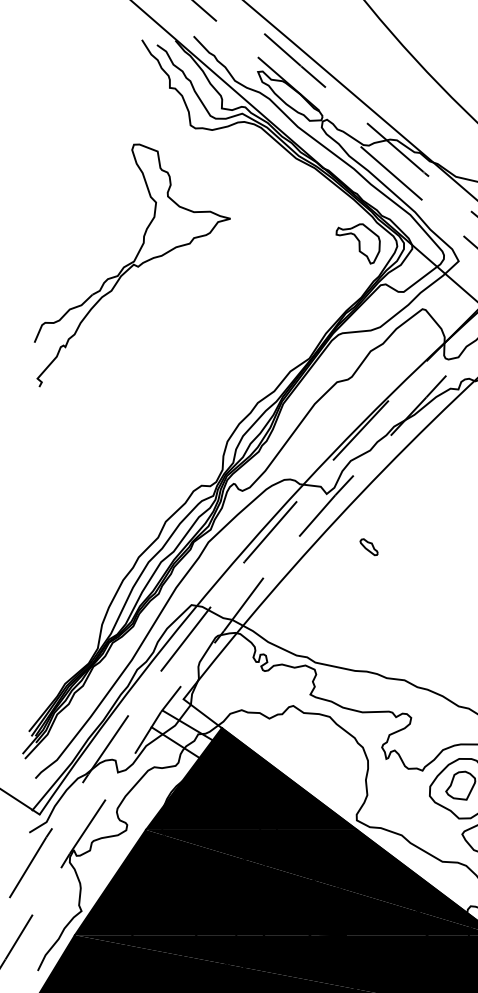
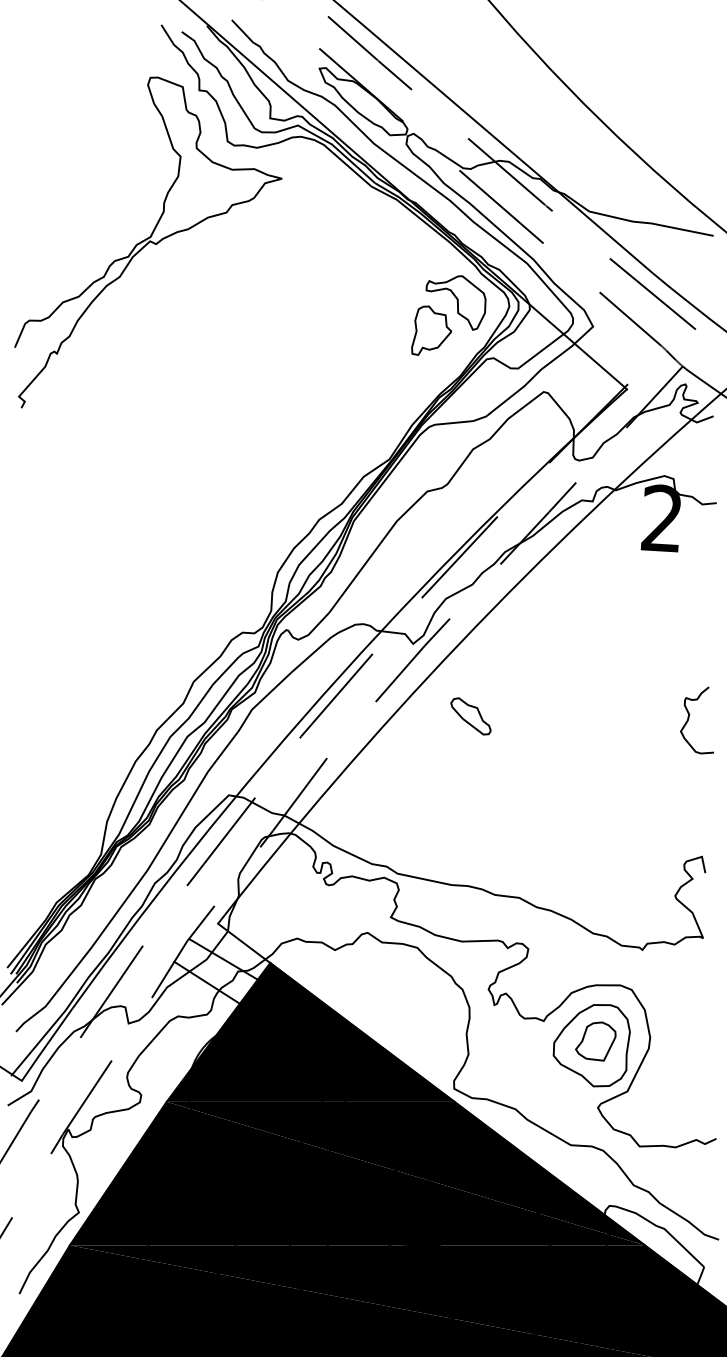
part: (340, 264) -> (431, 330), added
part: (132, 265) -> (148, 242), moved
part: (368, 547) -> (470, 716), size x1.67

